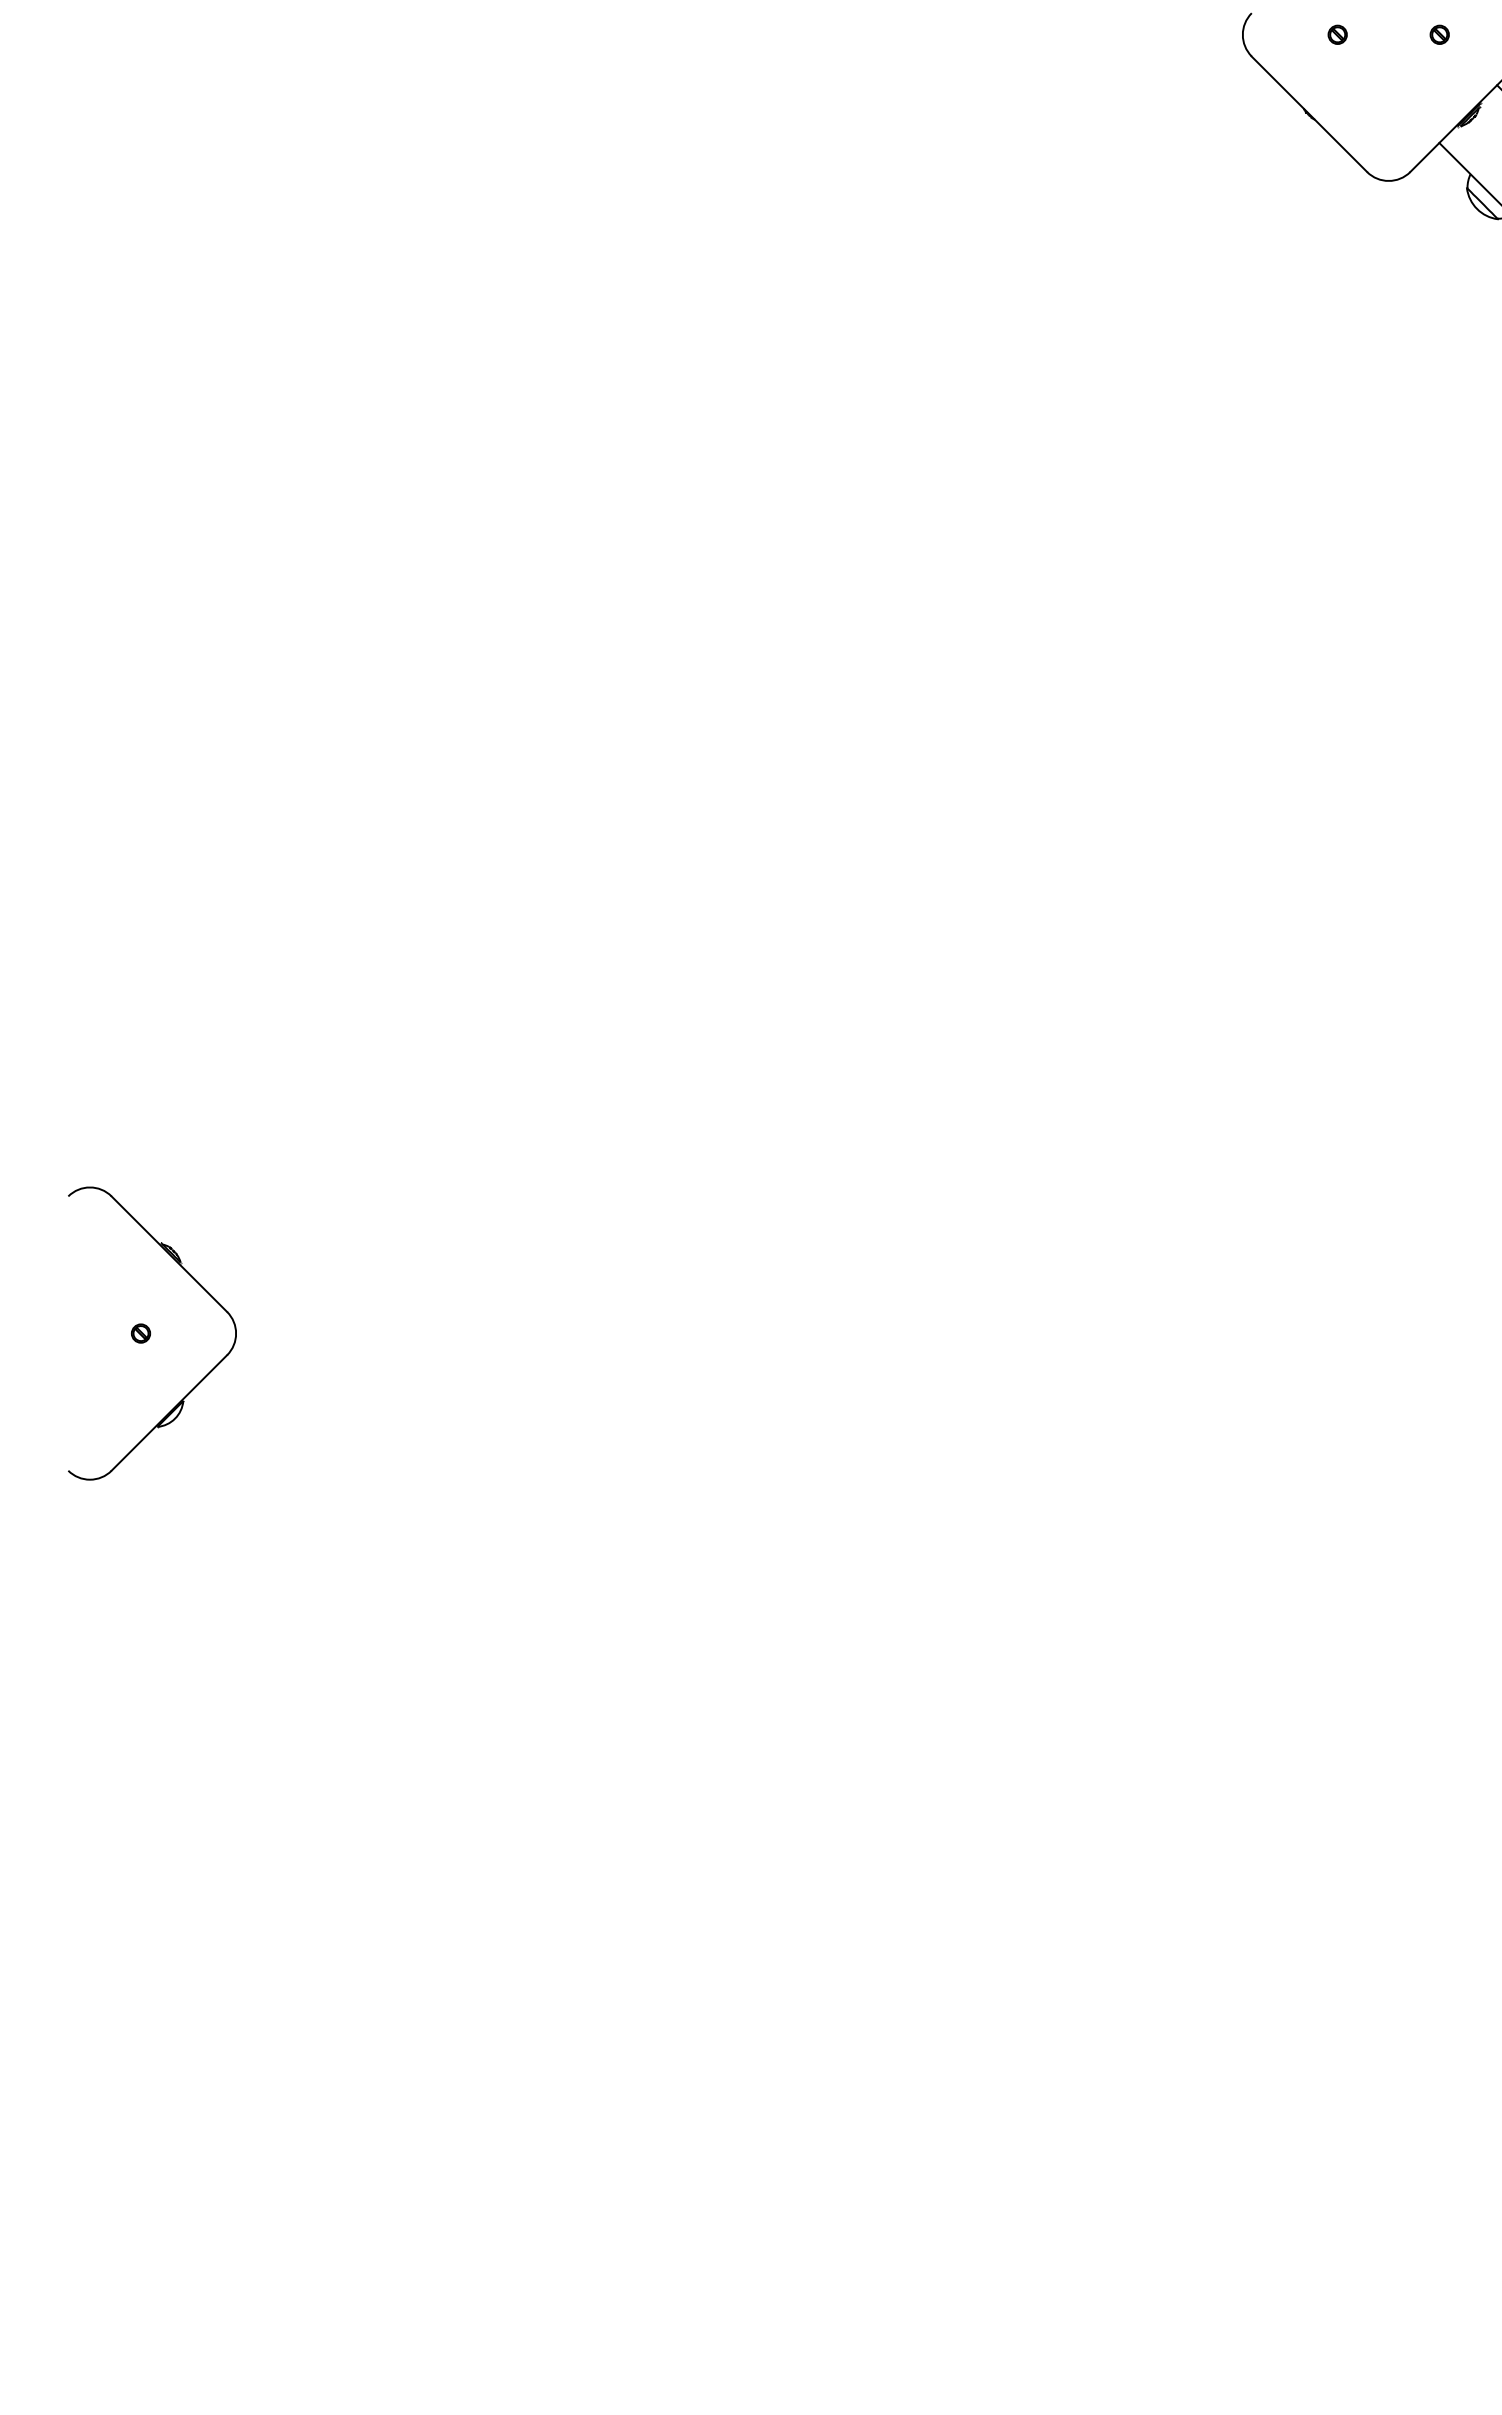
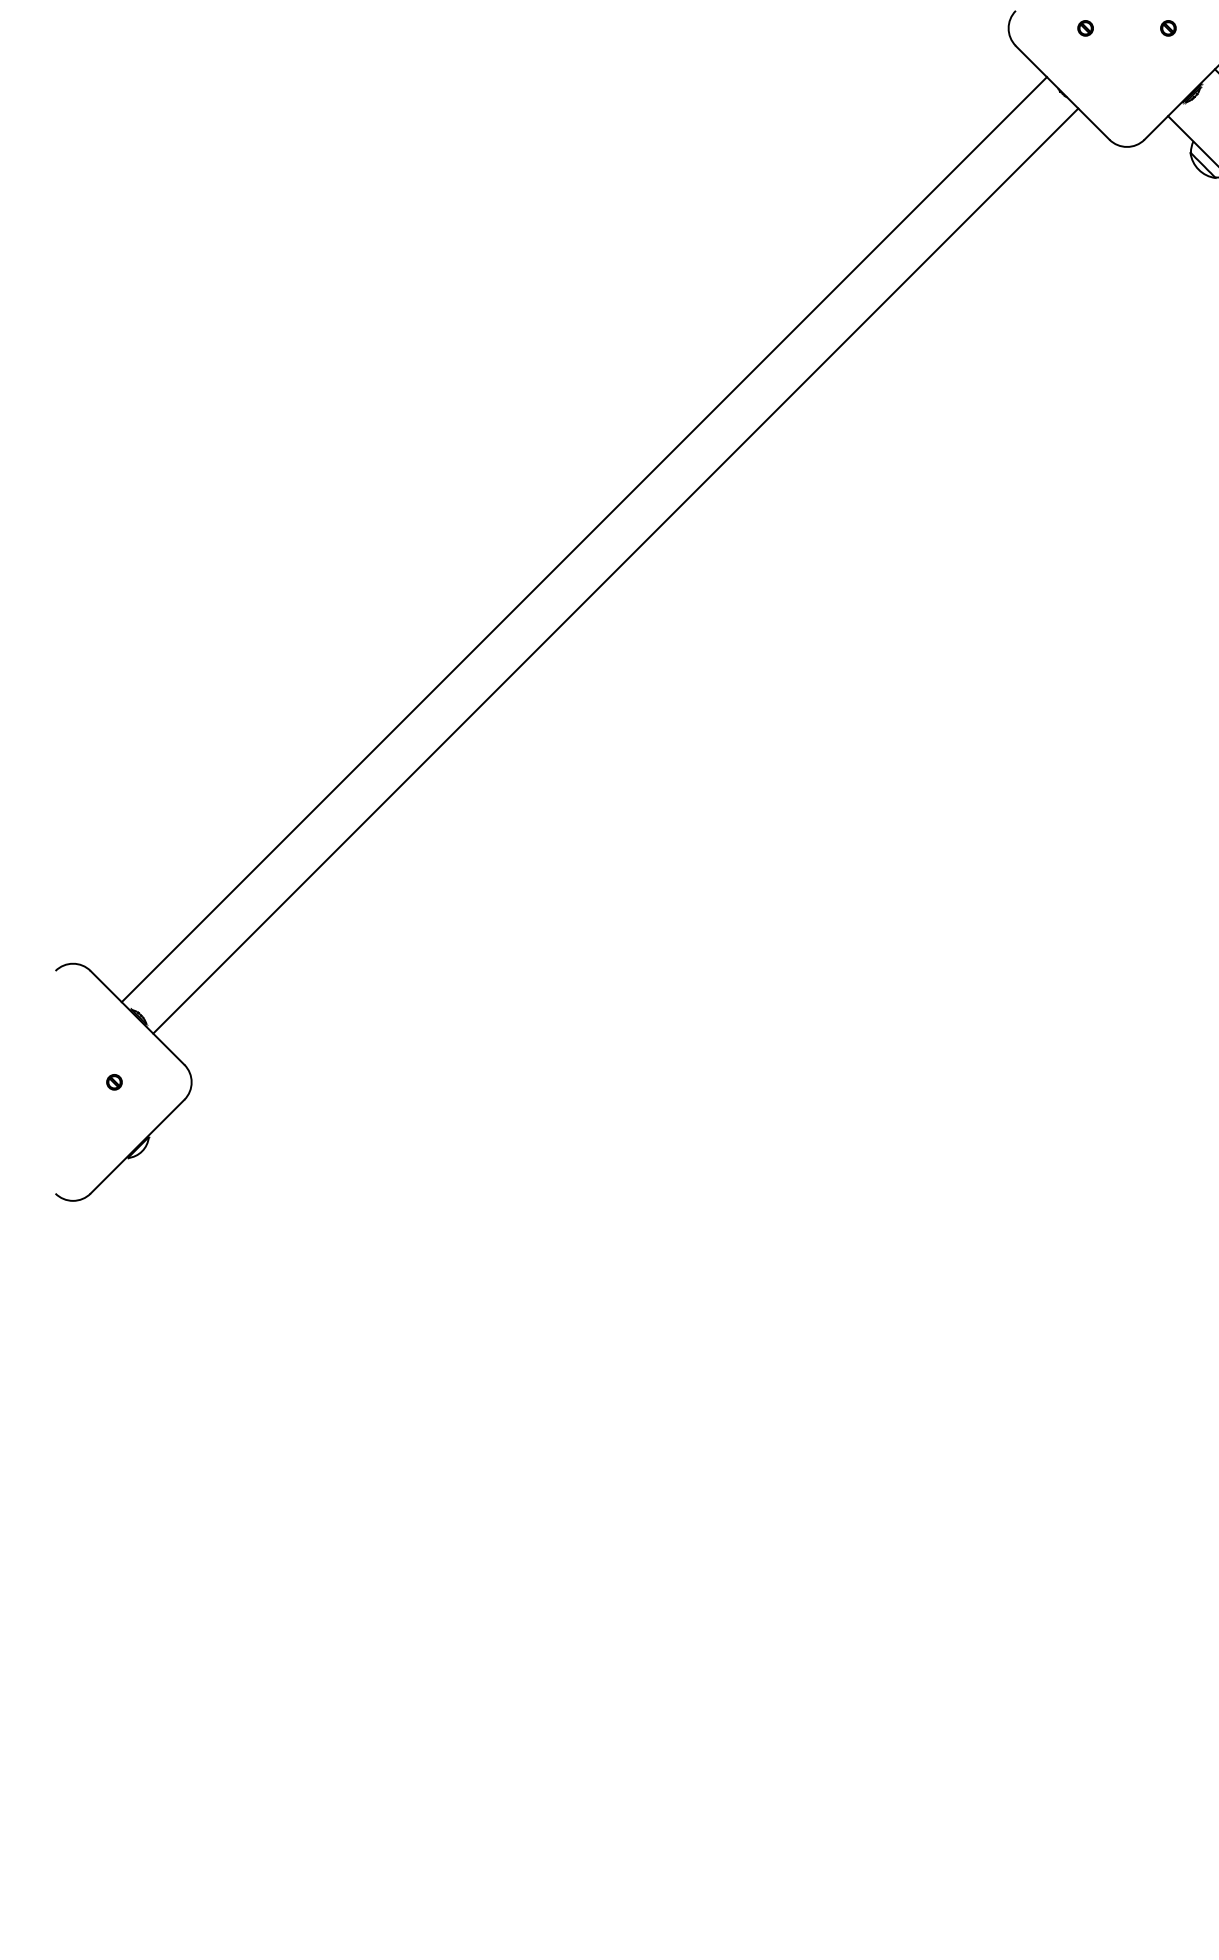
line: (720, 664) -> (584, 539), added
line: (758, 703) -> (615, 571), added

